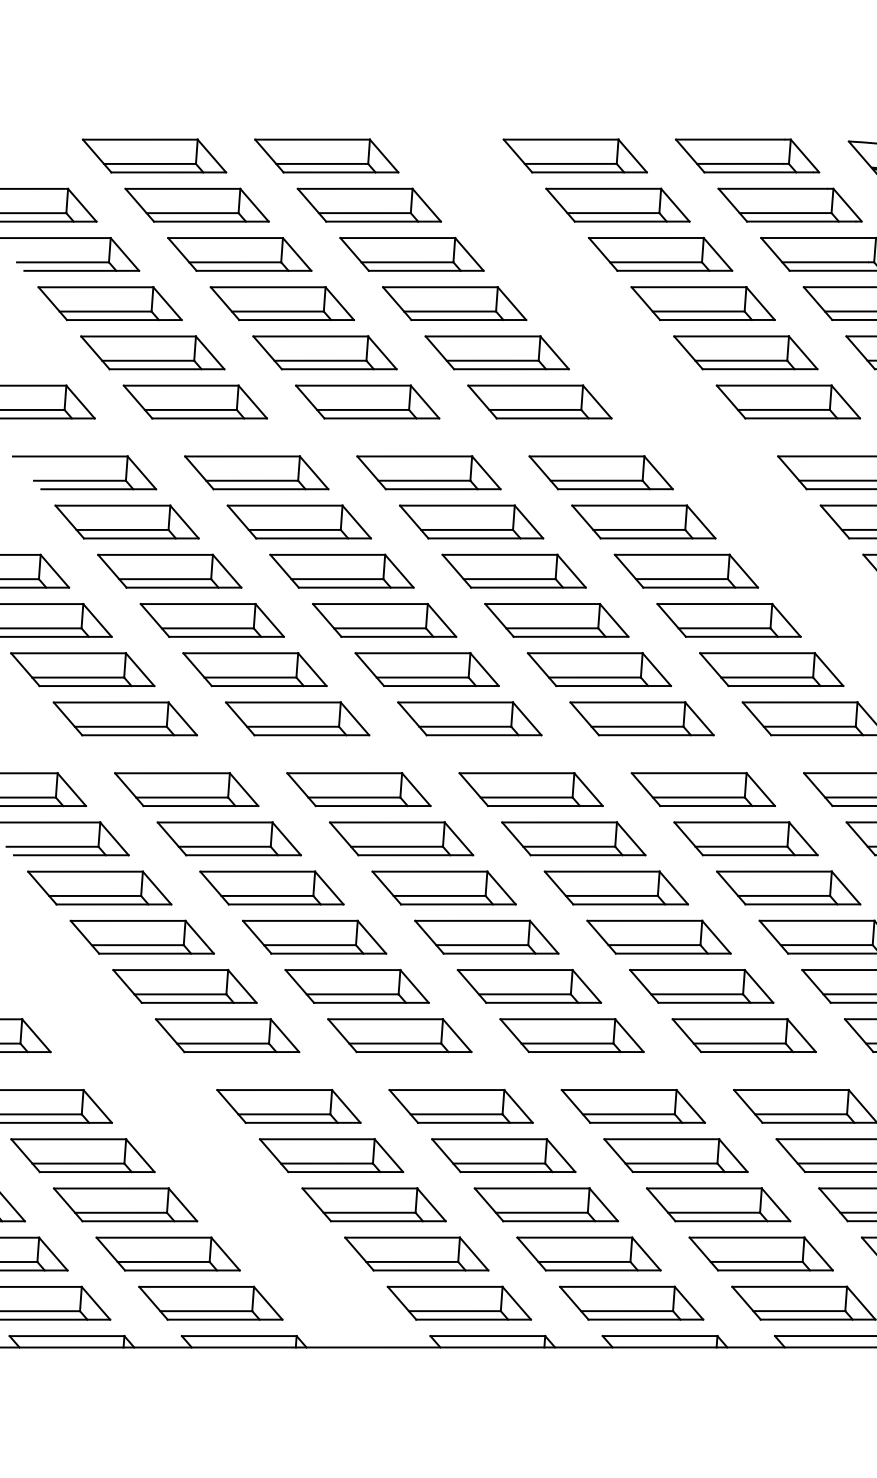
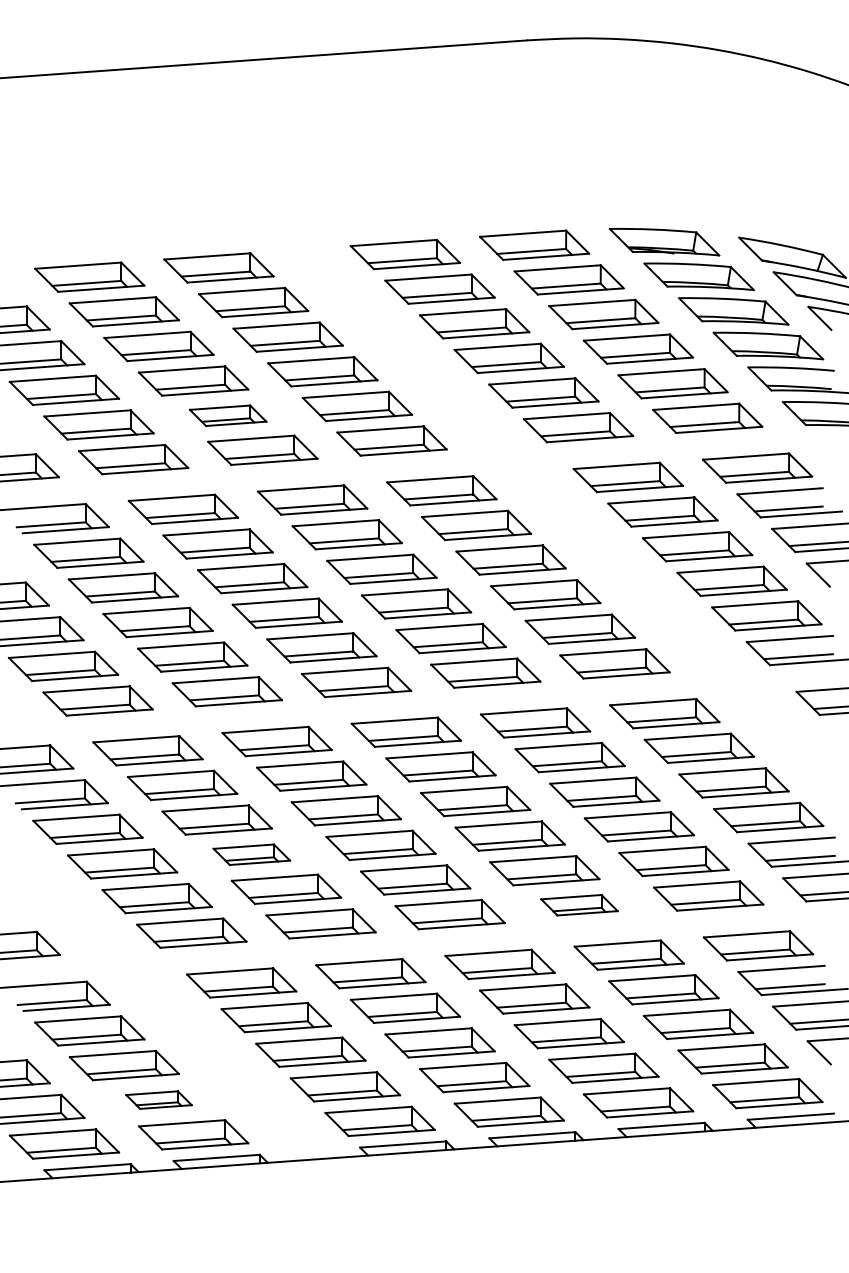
part: (324, 352) -> (227, 415), size x0.7
part: (314, 937) -> (251, 854), size x0.7
part: (744, 1034) -> (579, 904), size x0.7
part: (167, 1253) -> (158, 1099), size x0.6

